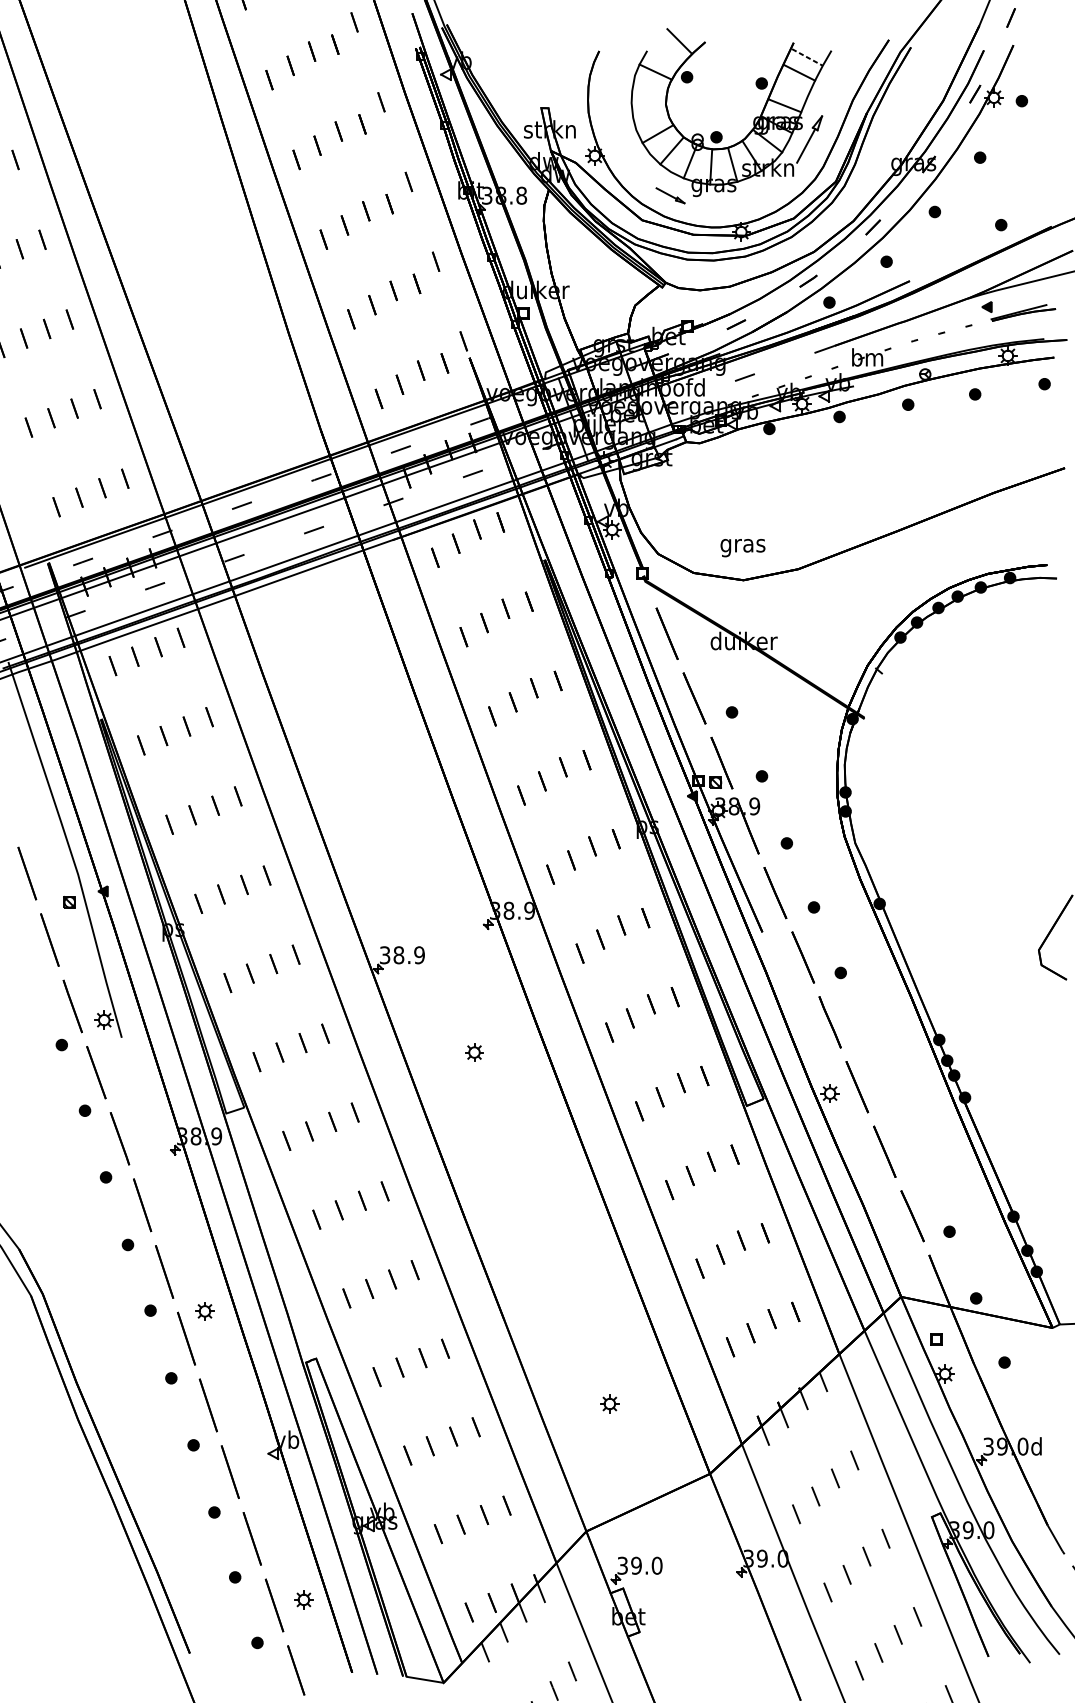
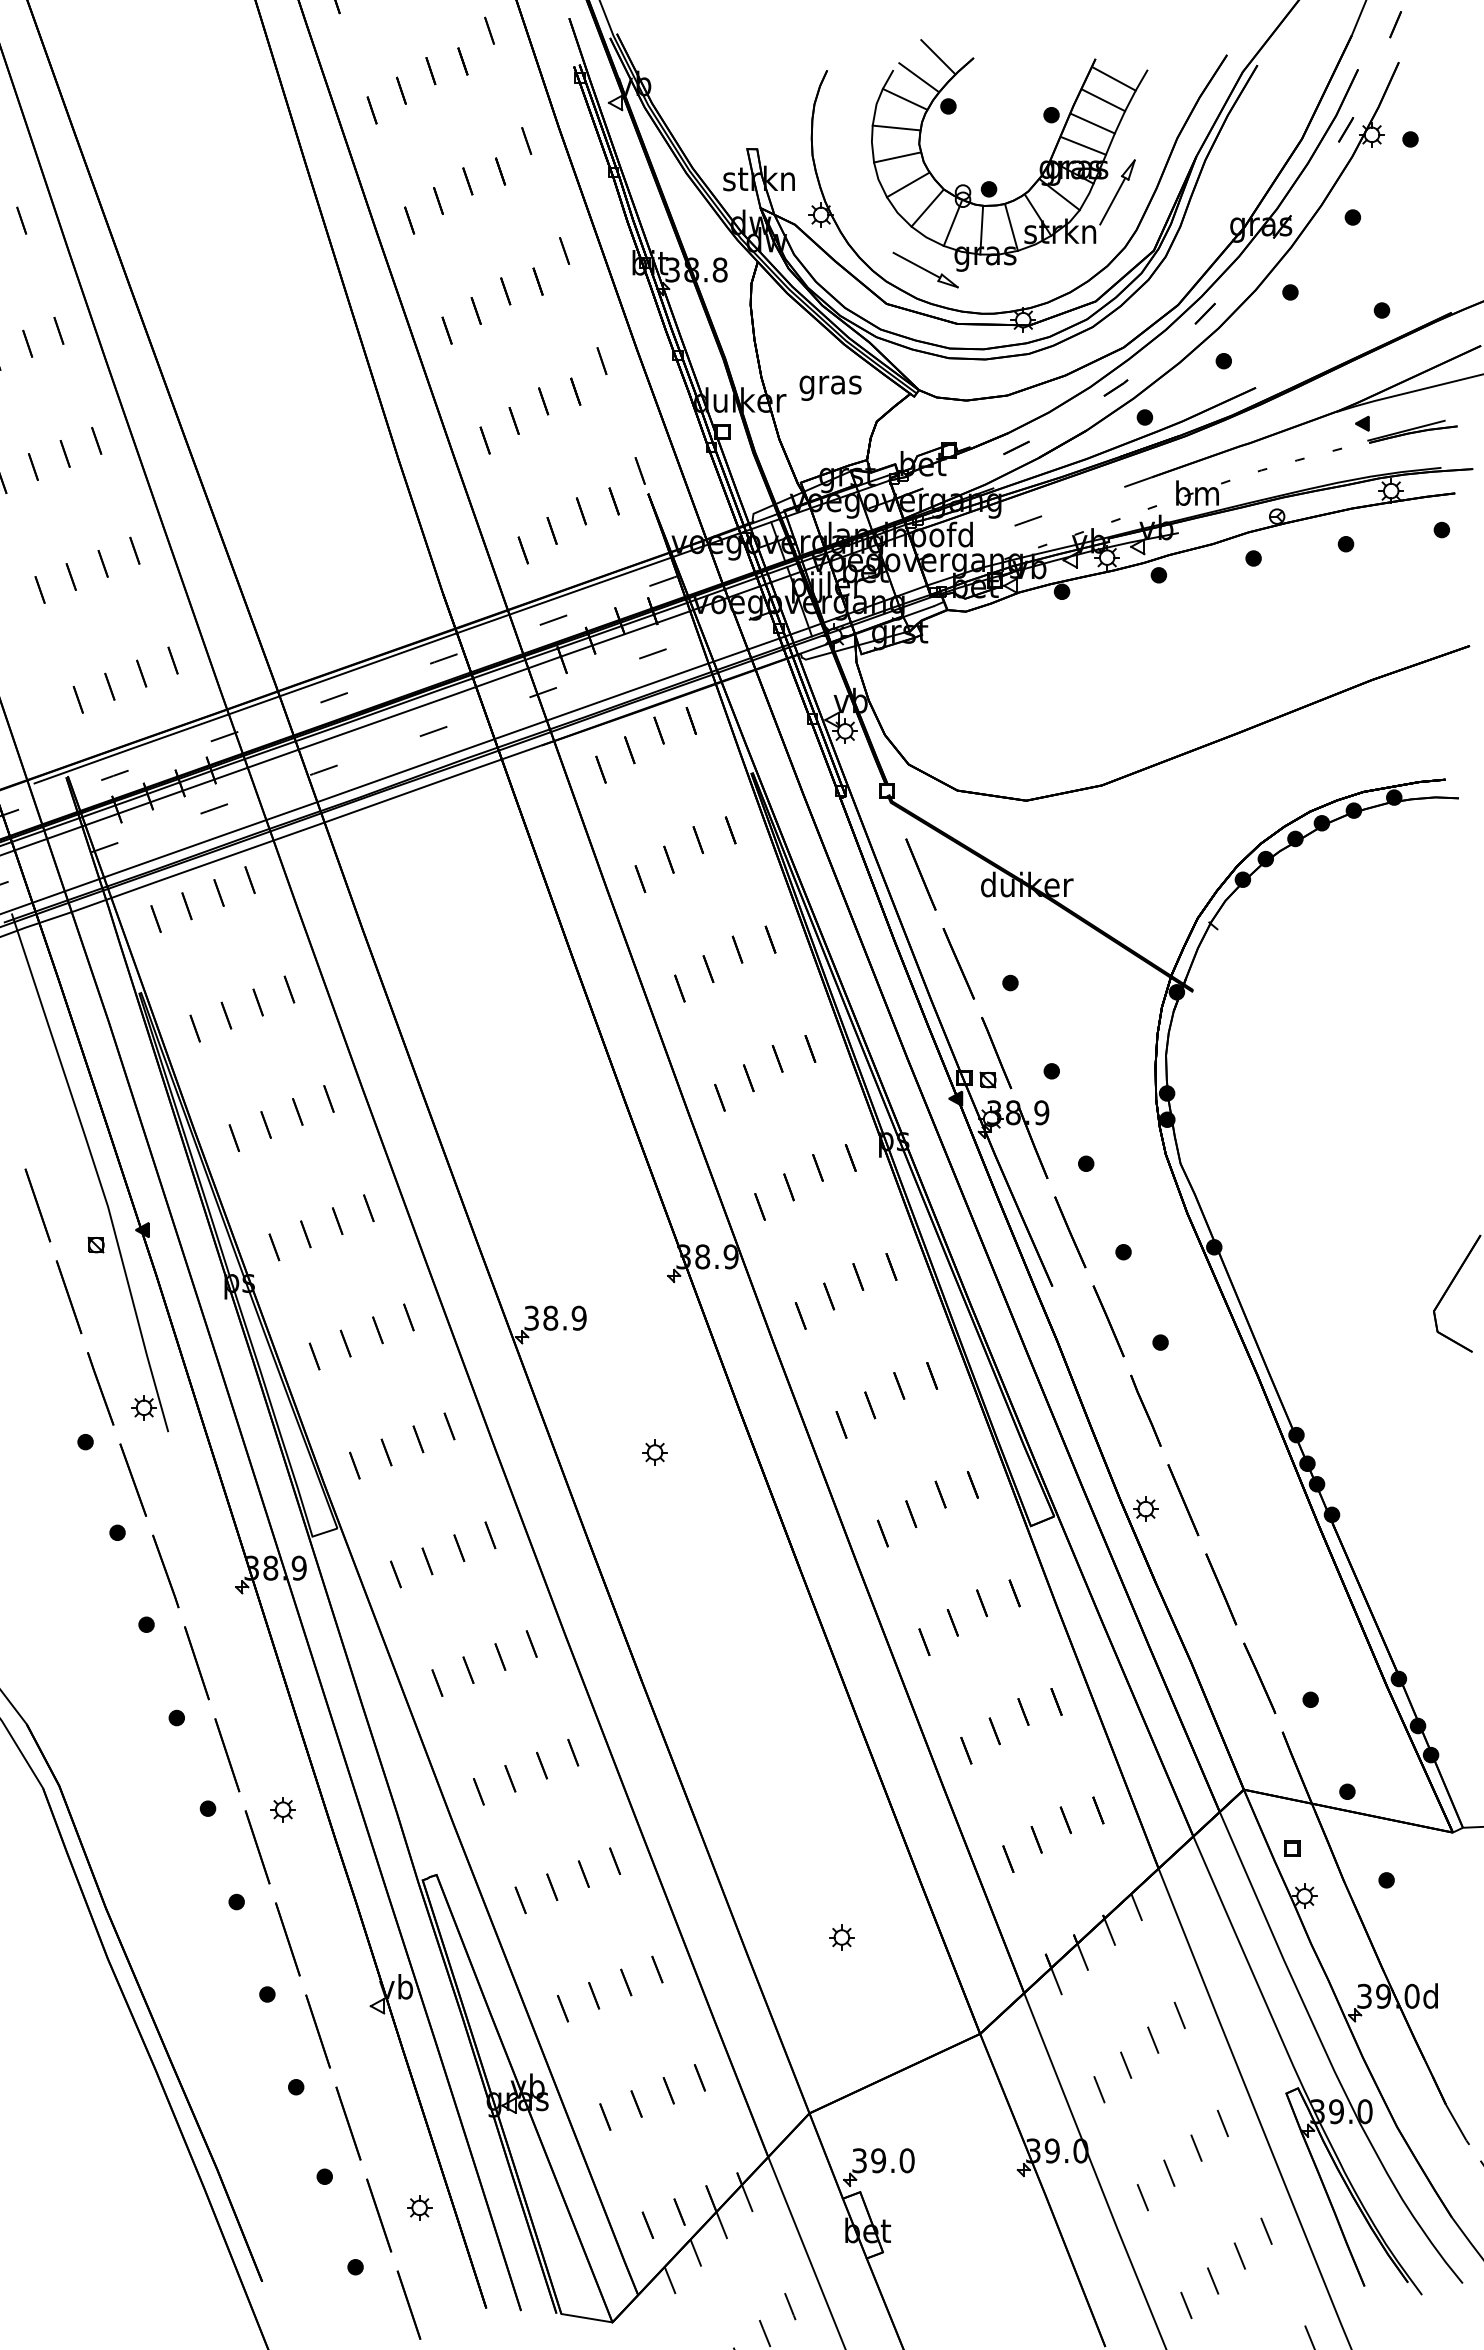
line: (665, 56) -> (918, 77), added
line: (808, 57) -> (1115, 79), dashed -> solid
line: (791, 89) -> (1092, 123), added
line: (648, 92) -> (895, 127), added
line: (650, 114) -> (897, 157), added
part: (670, 195) -> (925, 269), size x1.67
text: (742, 547) -> (830, 387), moved

